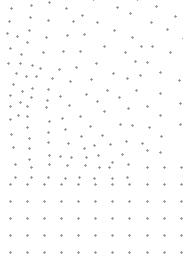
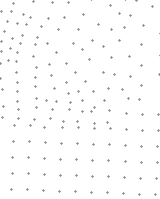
part: (46, 103) -> (34, 50), size x1.6
part: (144, 146) -> (125, 93), size x1.6
part: (63, 181) -> (48, 123), size x1.6

